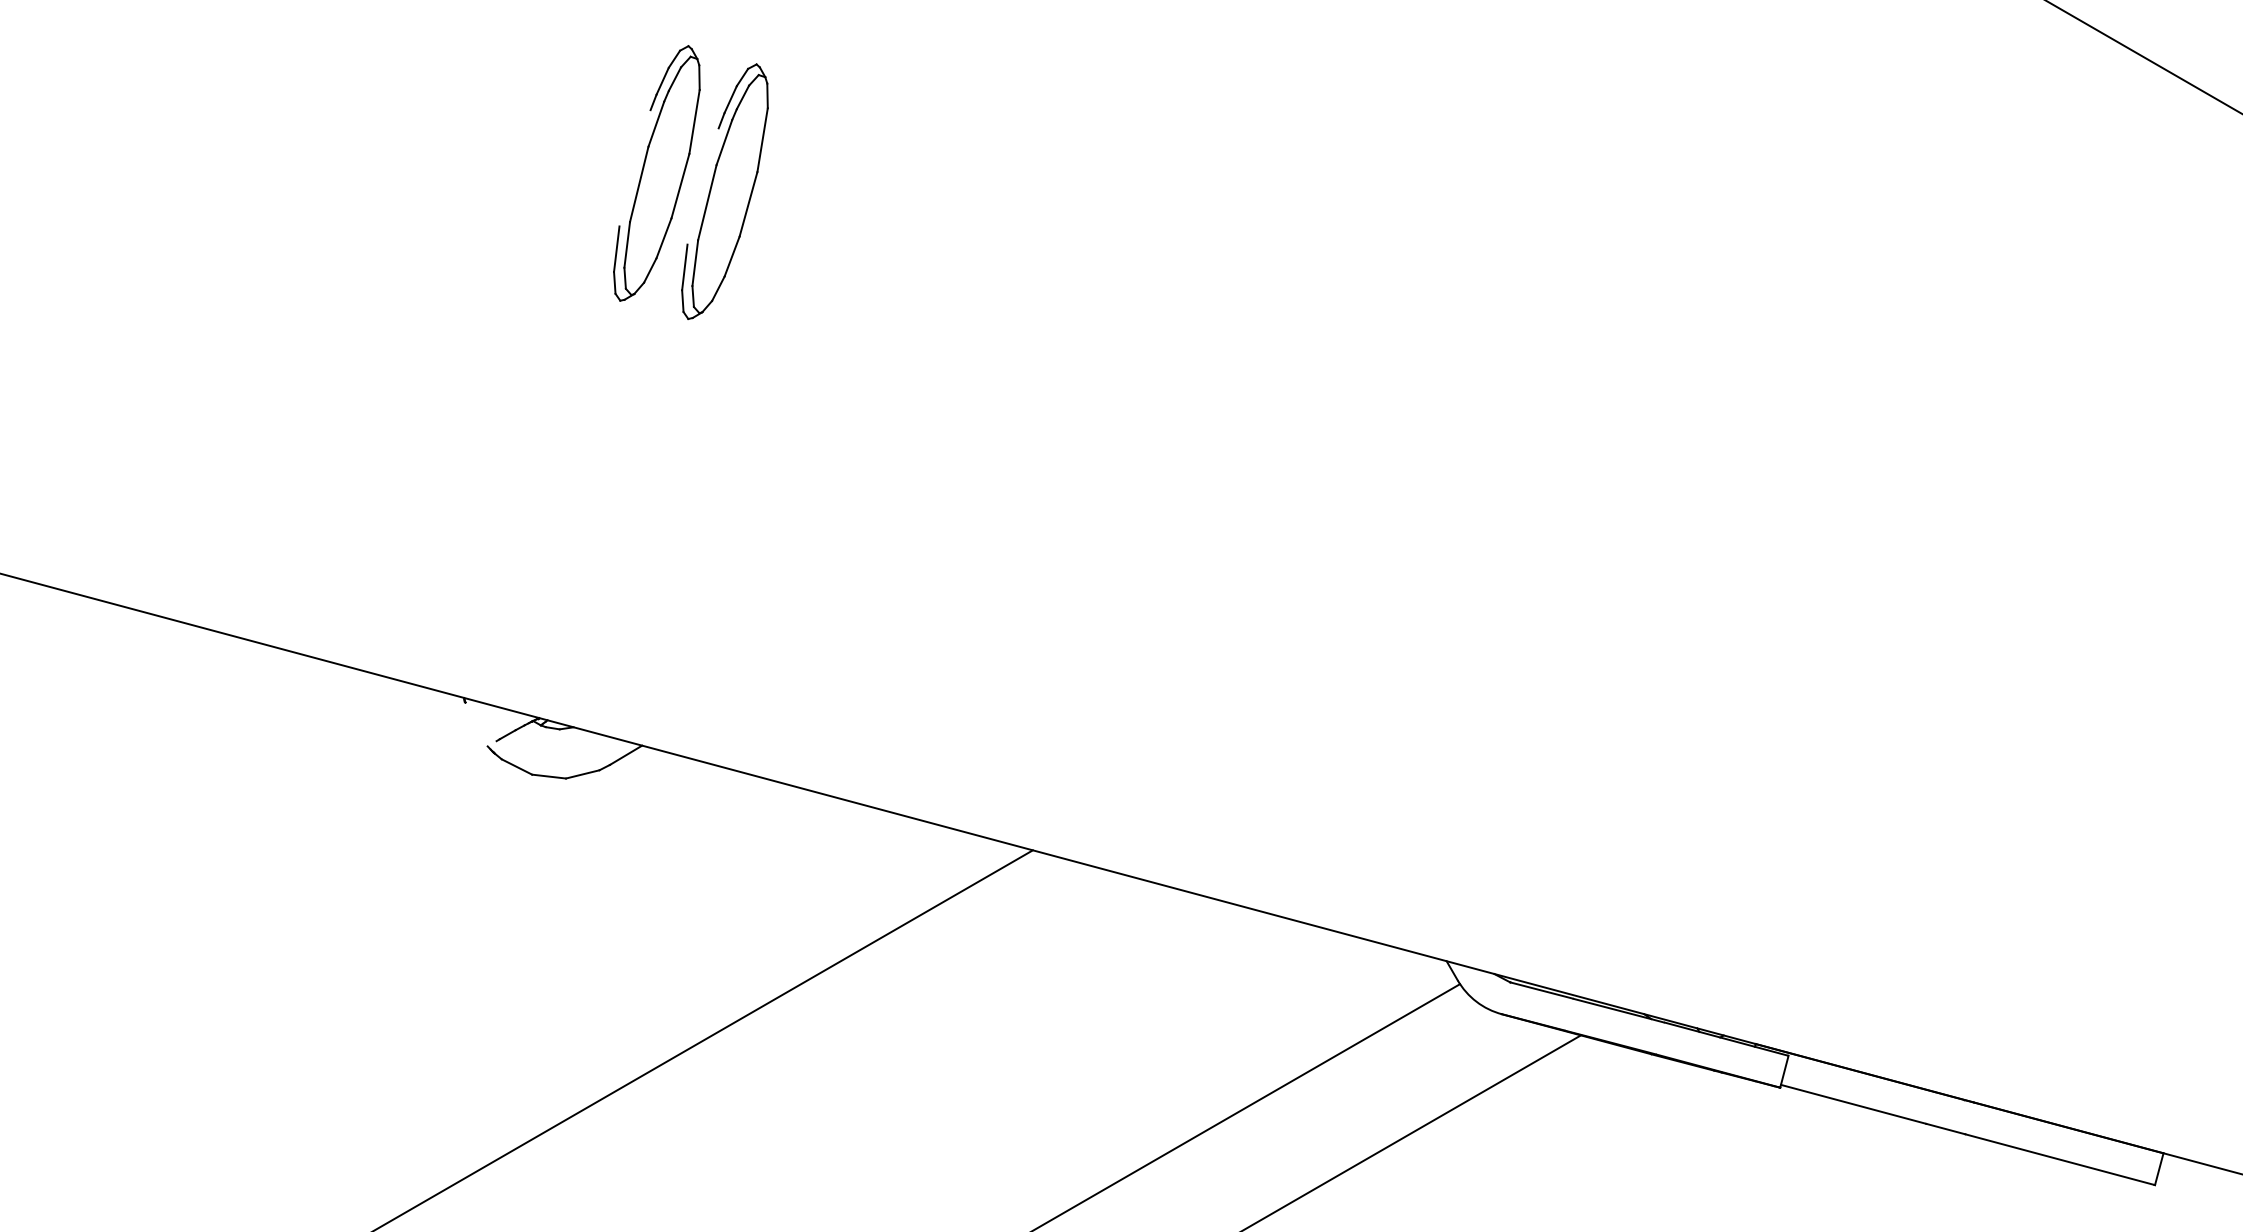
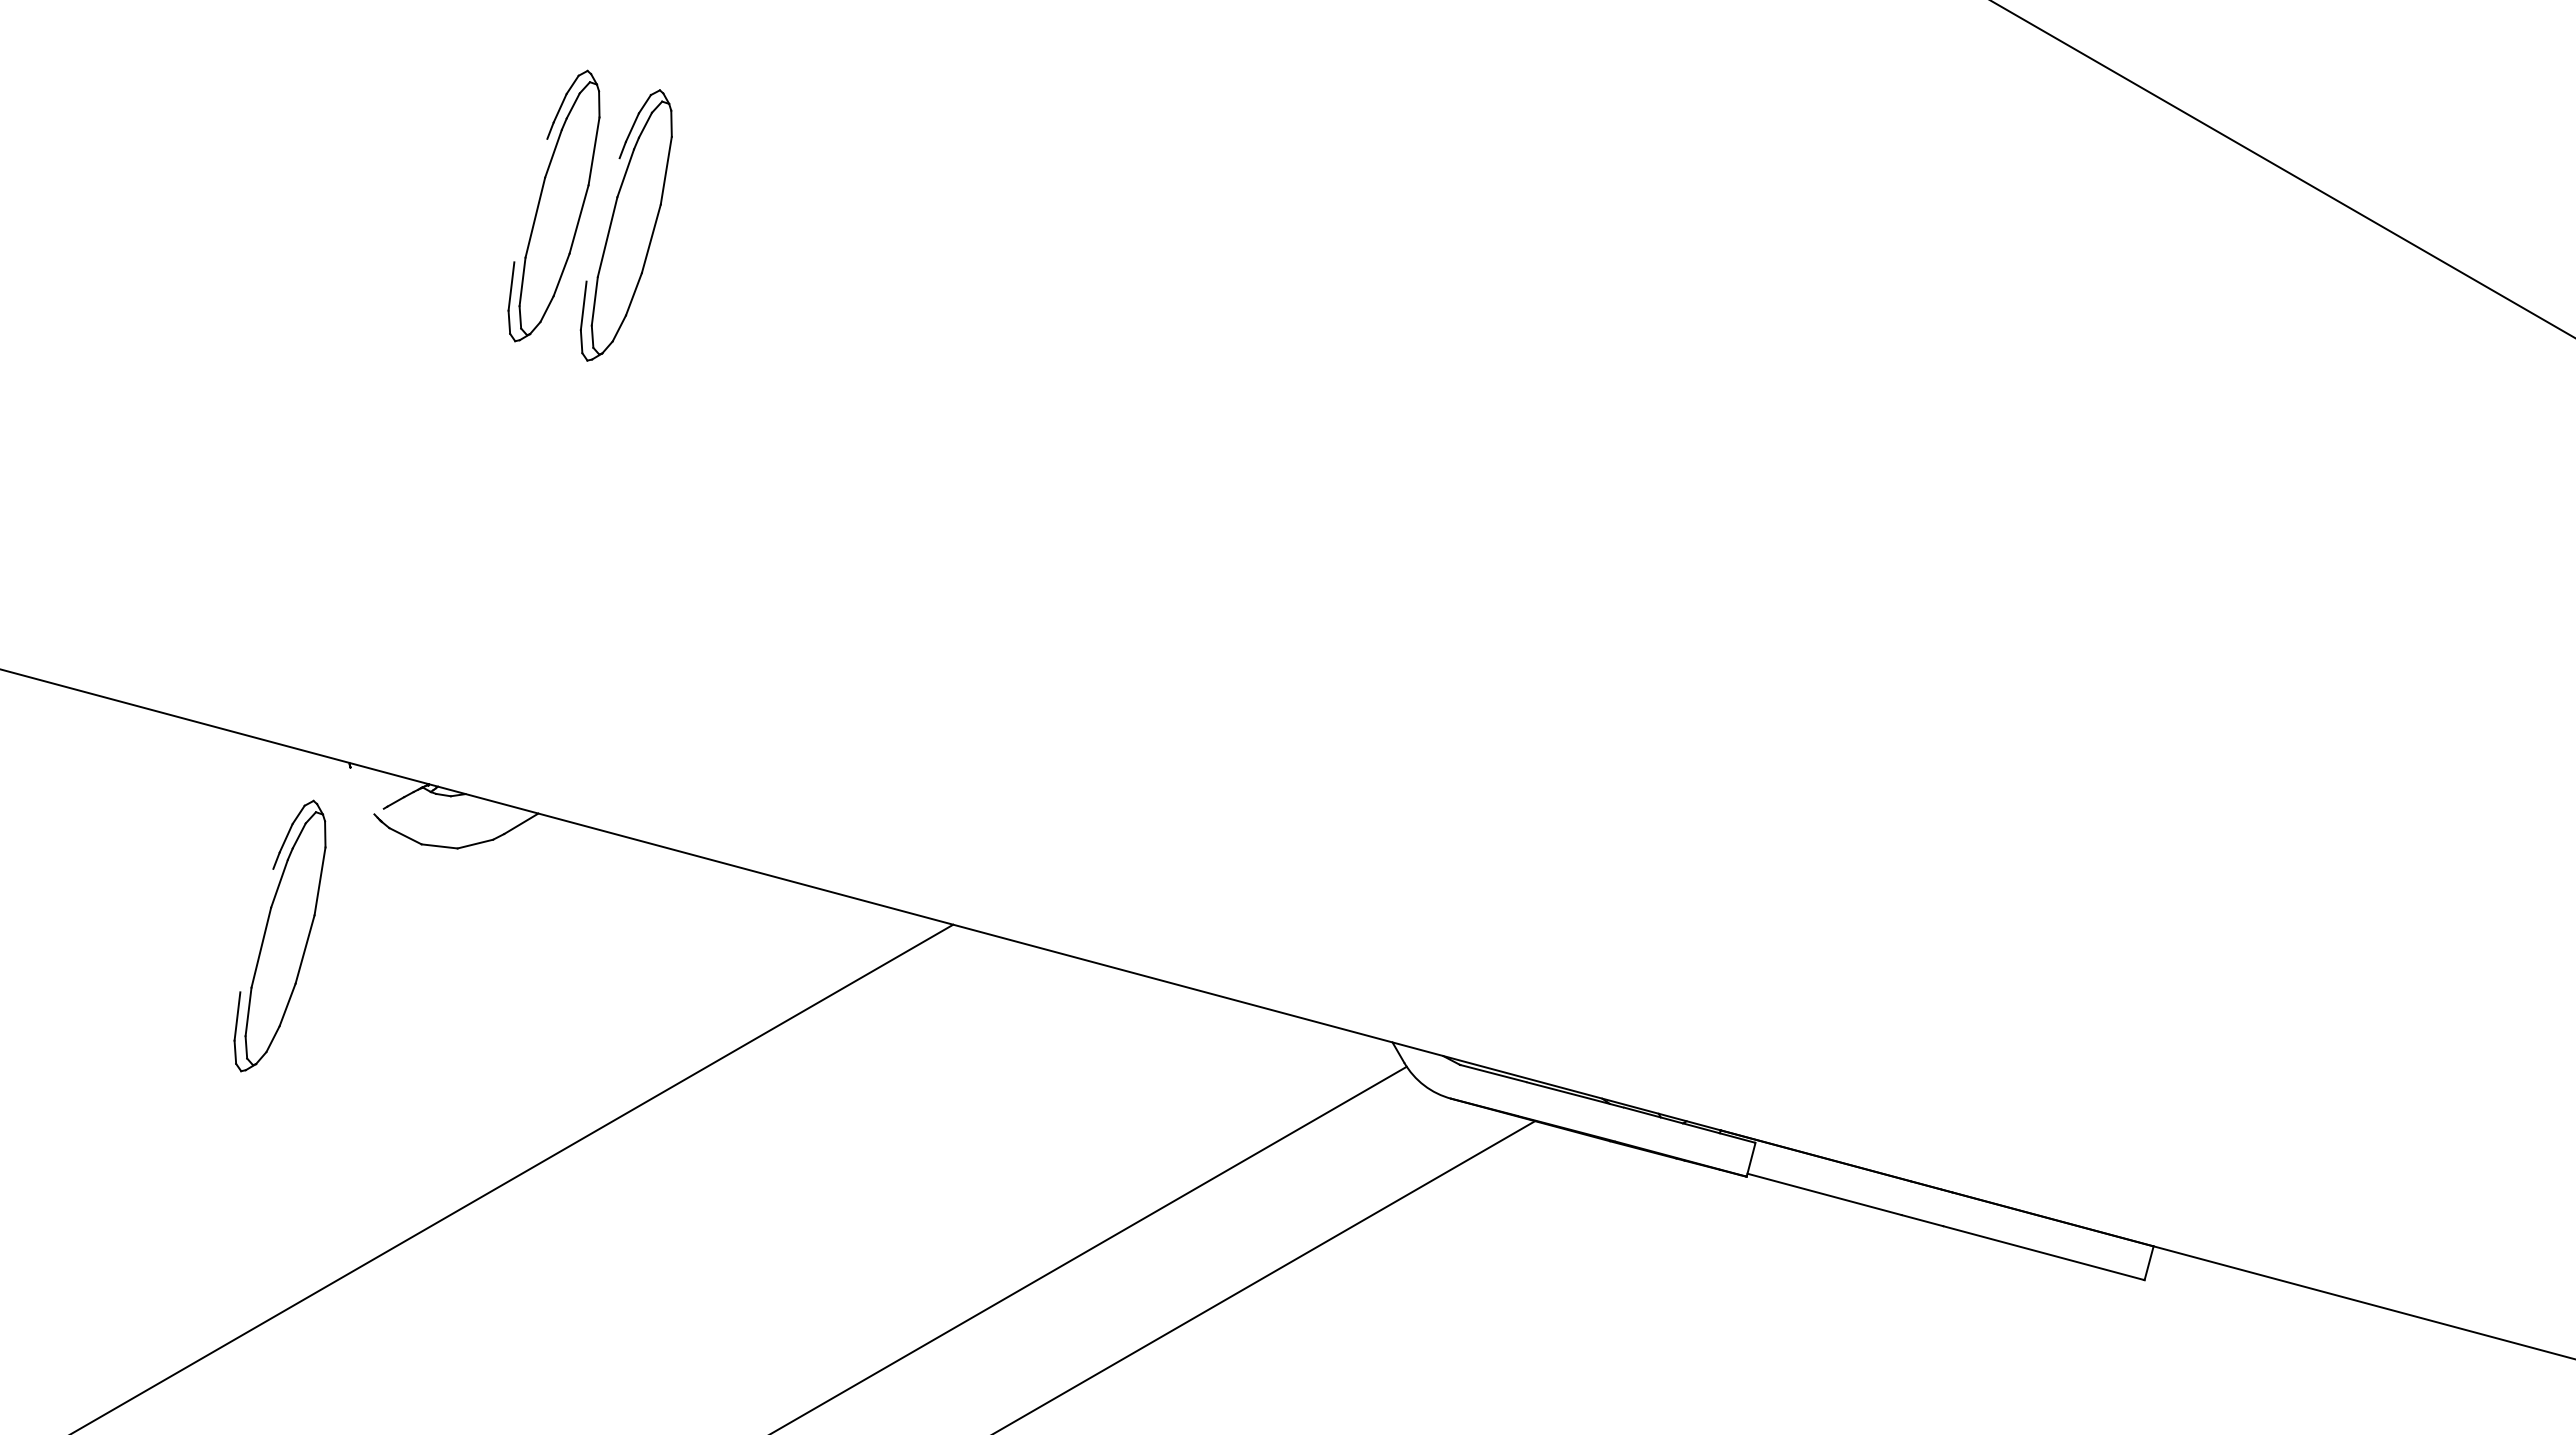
part: (398, 860) -> (279, 935), added

